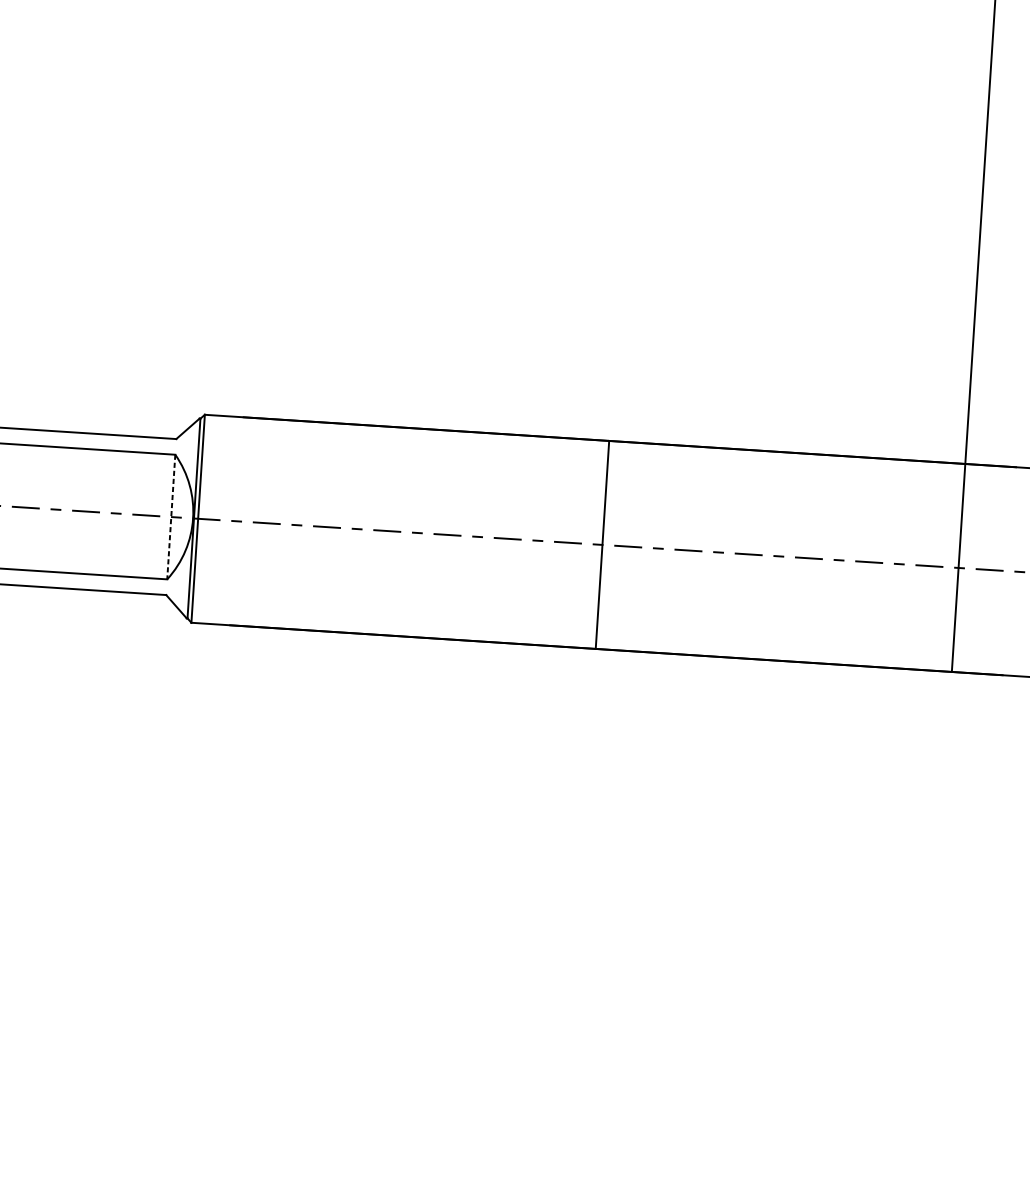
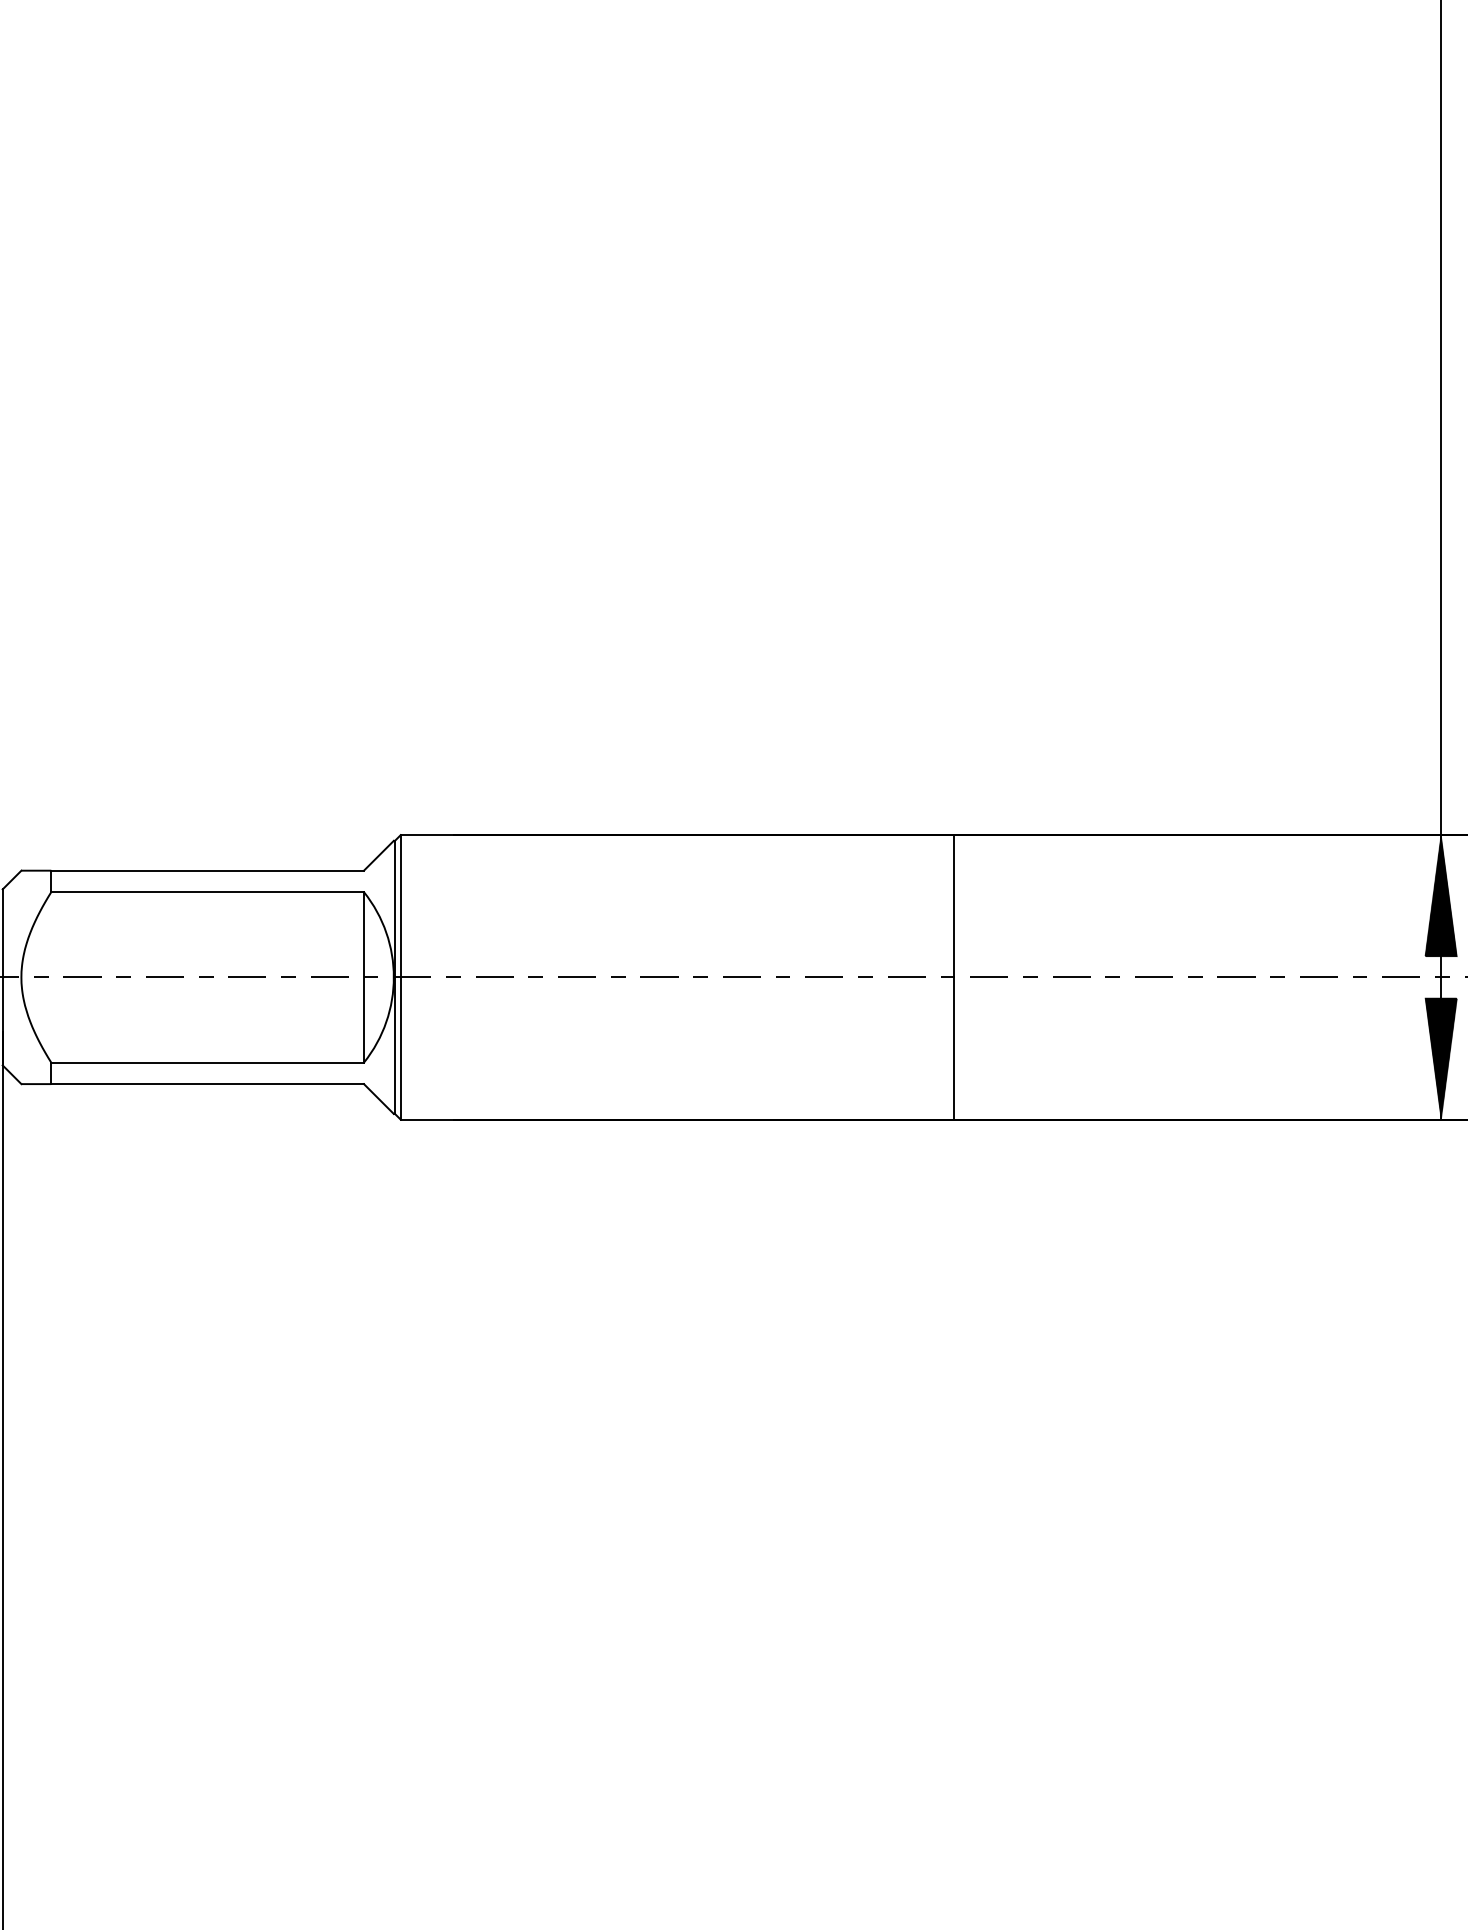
hatch: (962, 508) -> (1441, 895), added
line: (170, 517) -> (363, 977), dashed -> solid
hatch: (954, 627) -> (1441, 1058), added

